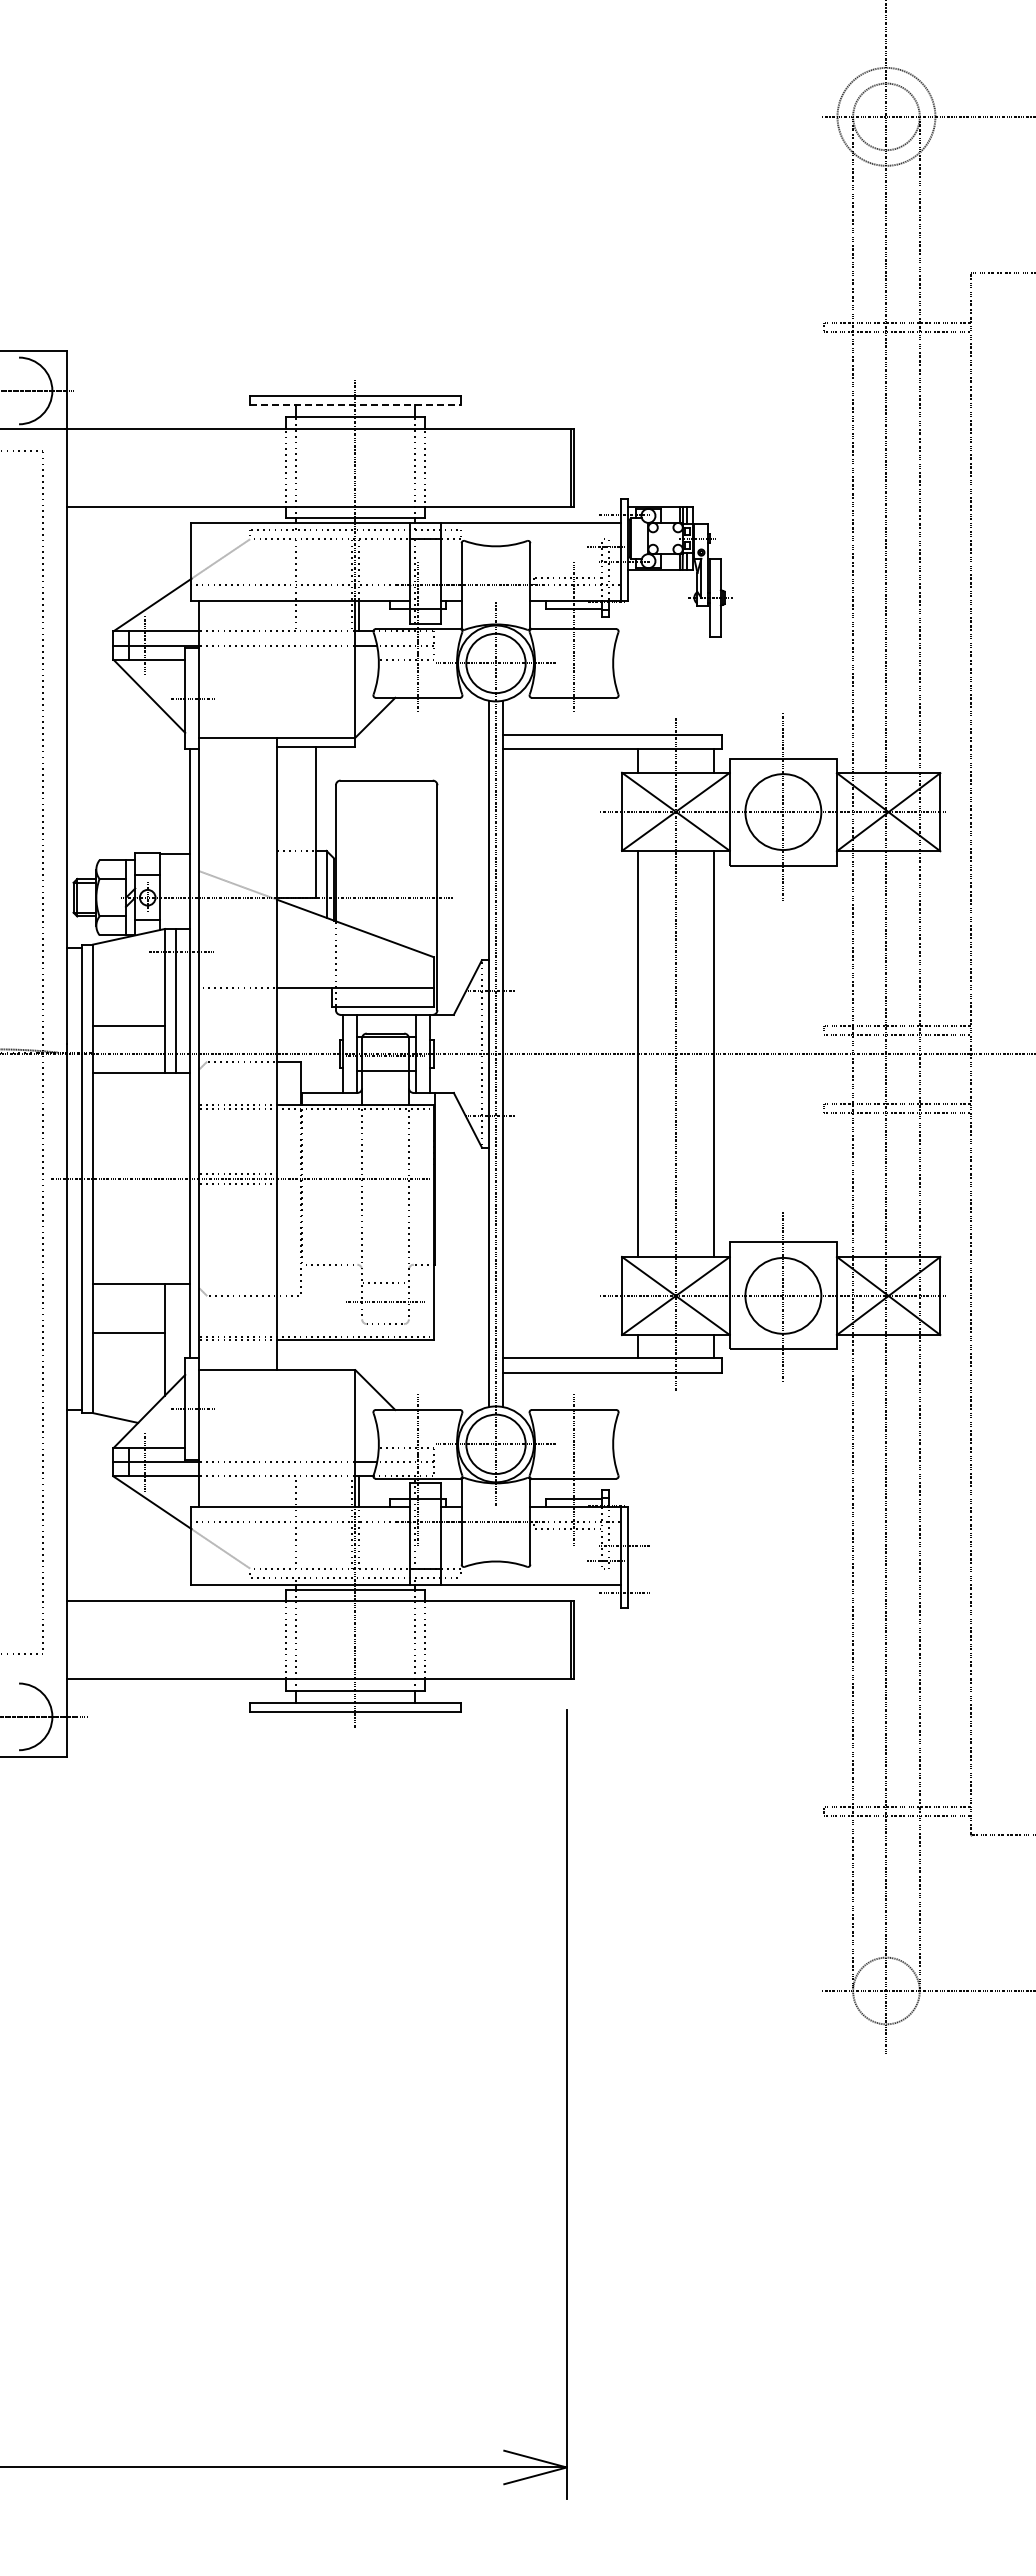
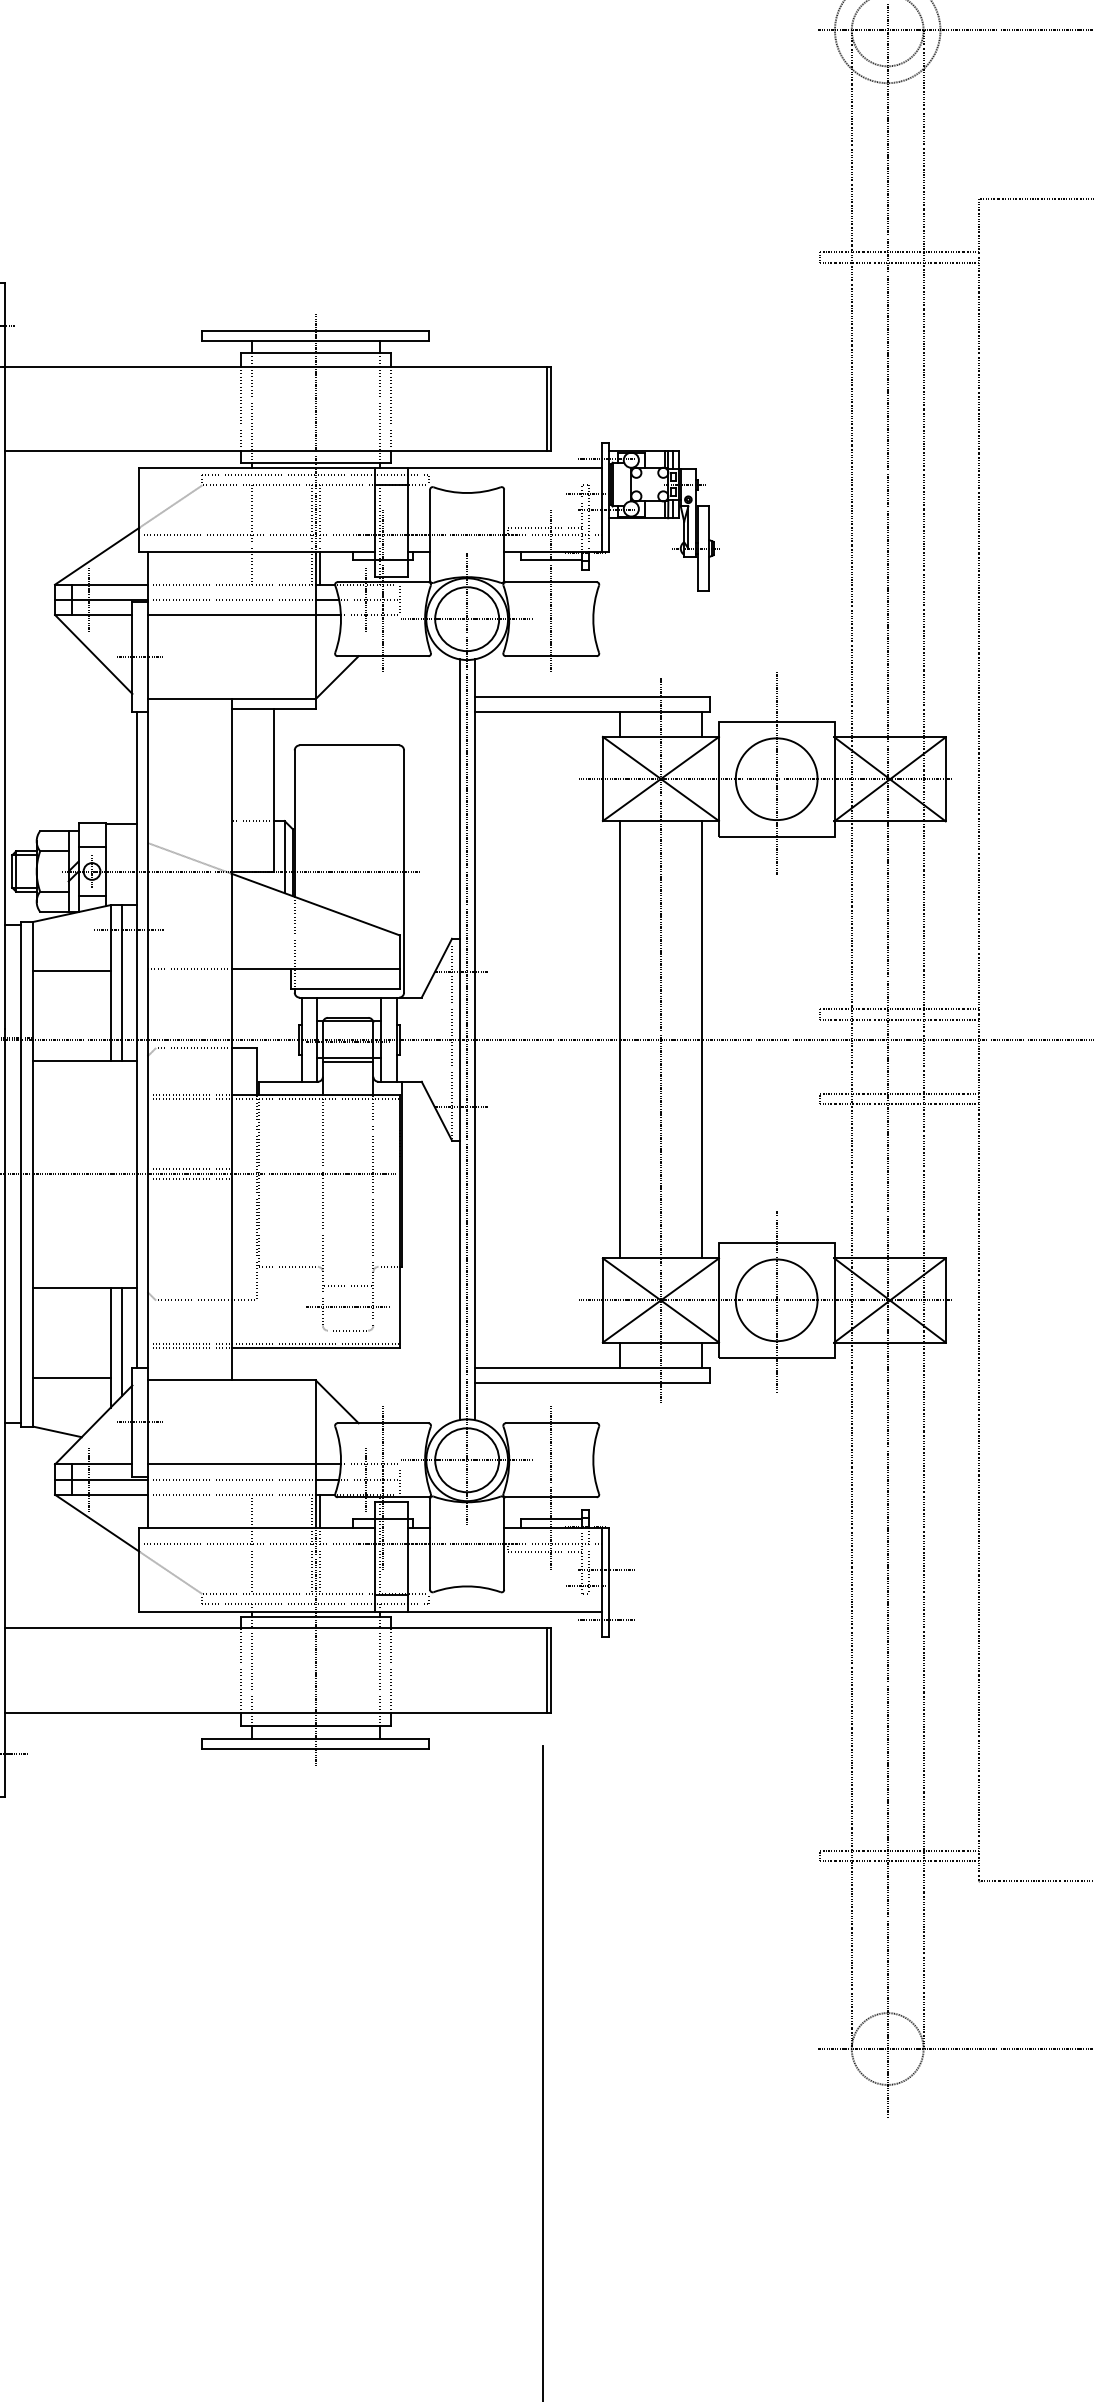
line: (355, 405) -> (315, 341), dashed -> solid
line: (402, 645) -> (366, 599), added
line: (288, 659) -> (243, 614), added
line: (128, 1026) -> (71, 971), moved
line: (385, 1074) -> (348, 1061), added
line: (128, 1332) -> (71, 1377), moved
line: (175, 1334) -> (121, 1341), added
line: (288, 1448) -> (243, 1464), added
line: (402, 1461) -> (366, 1478), added

